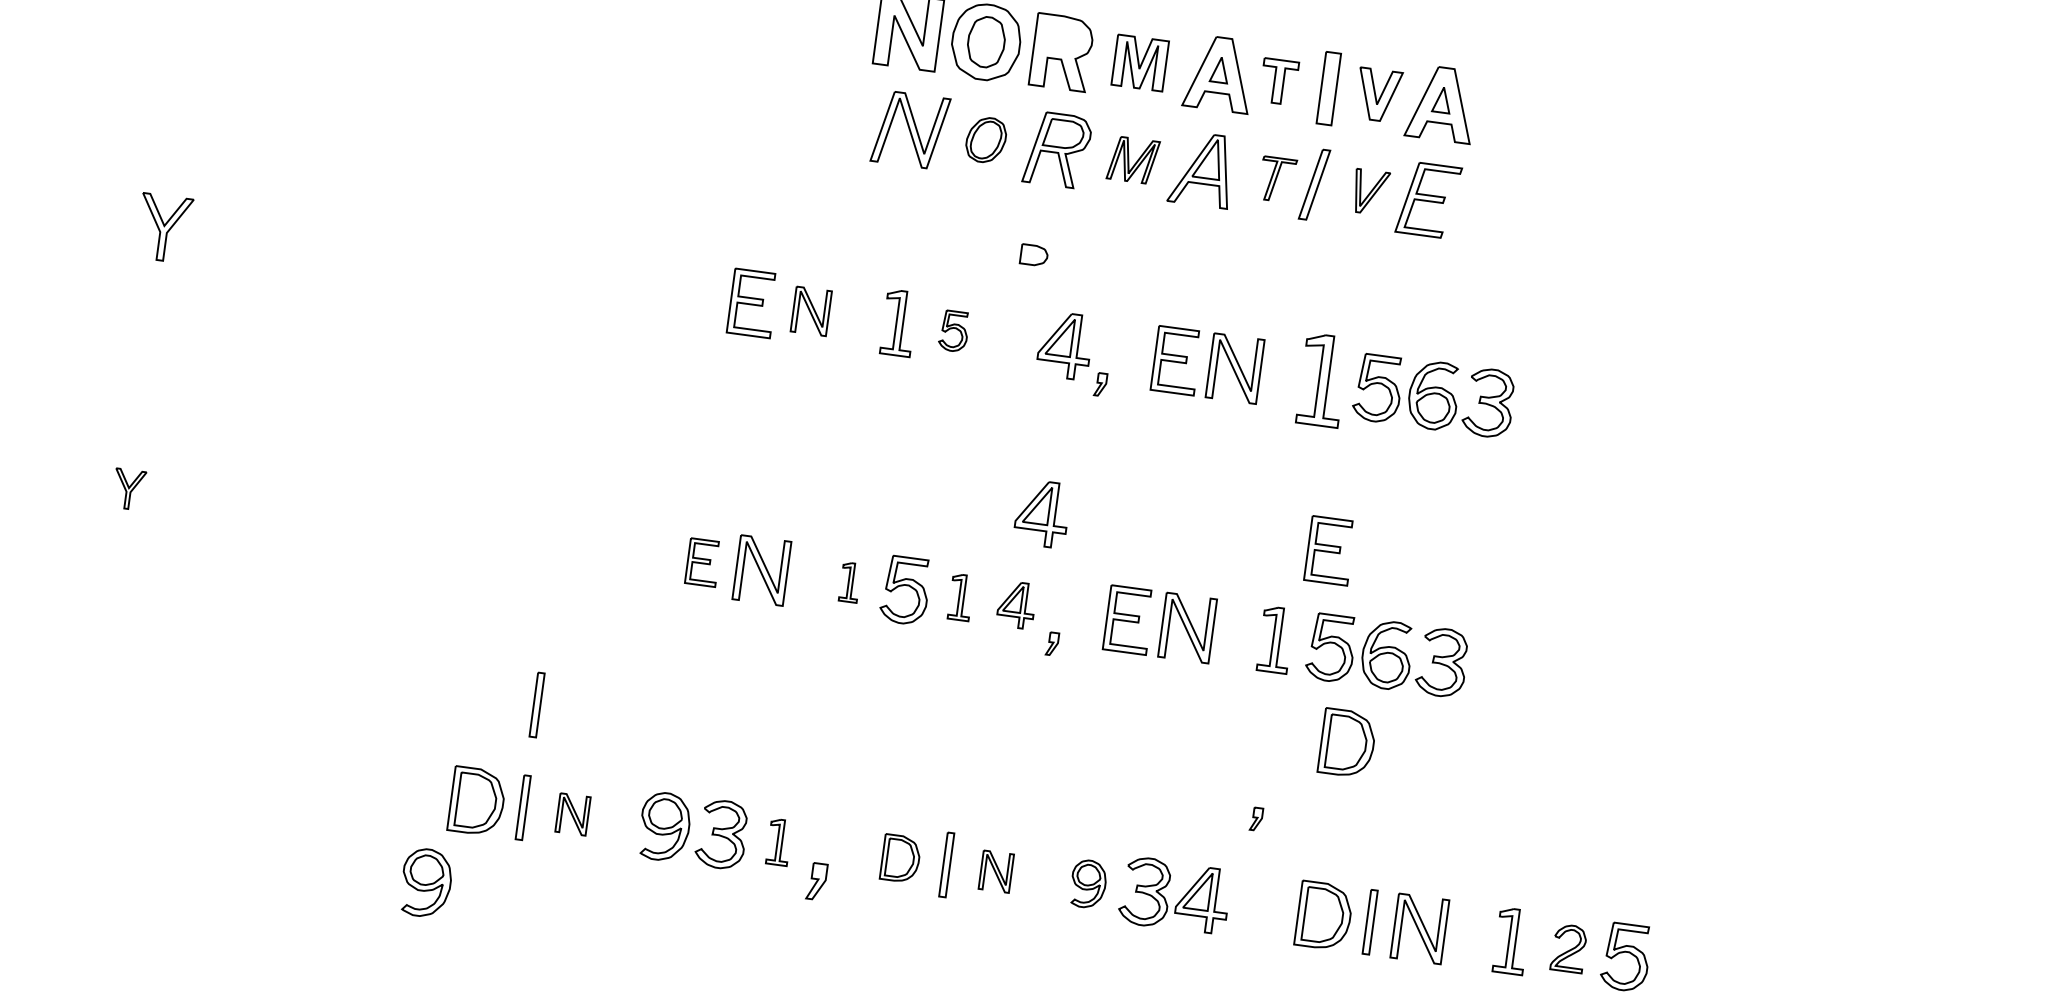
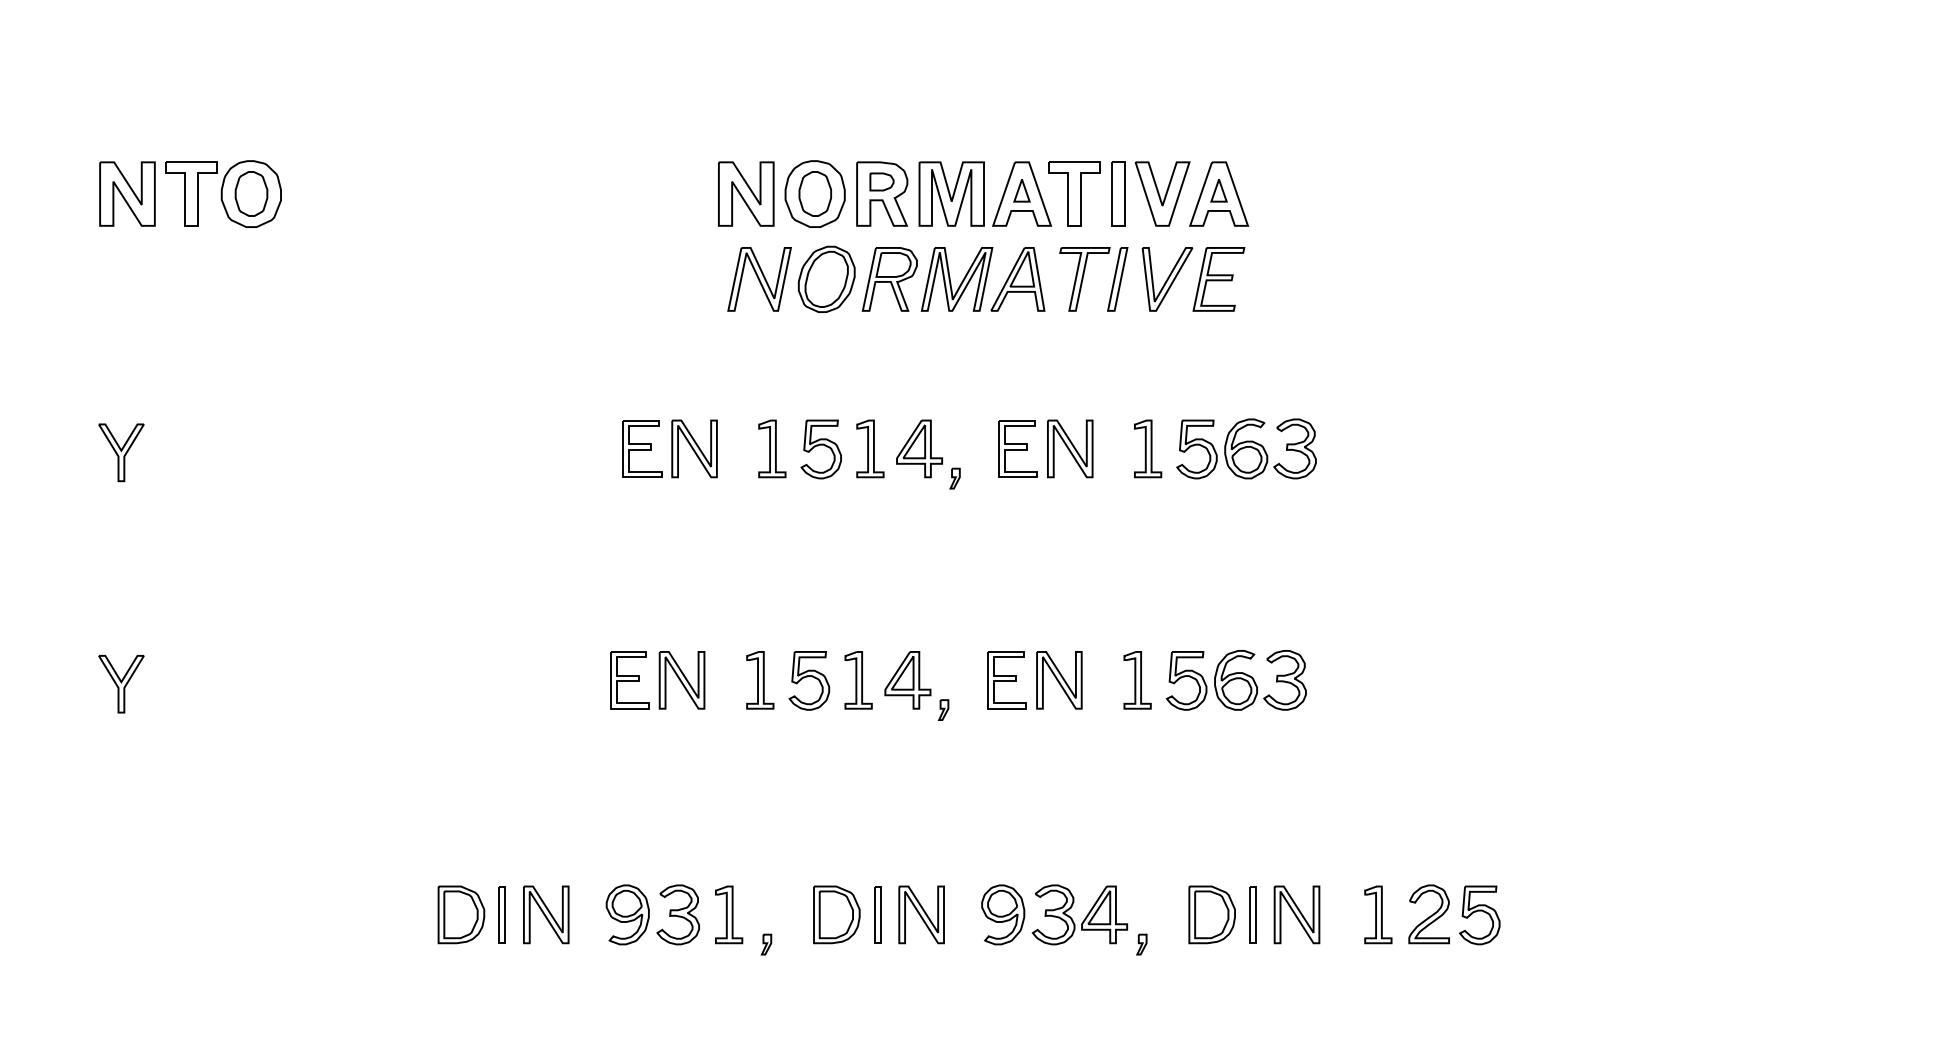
part: (1140, 62) -> (951, 193), size x1.43
part: (1278, 81) -> (1074, 193), size x1.67
part: (1378, 94) -> (1162, 193), size x1.43
part: (986, 139) -> (826, 278), size x1.67
part: (1132, 160) -> (956, 279), size x1.67
part: (1277, 179) -> (1084, 279), size x1.67
part: (1370, 192) -> (1167, 279), size x1.67
part: (1033, 254) -> (881, 181), moved
part: (811, 310) -> (694, 448), size x1.43
part: (953, 331) -> (820, 449), size x1.67
part: (1009, 337) -> (870, 448), added
part: (1323, 380) -> (1148, 448), size x0.71
part: (128, 489) -> (121, 684), size x1.67
part: (1042, 513) -> (919, 597), removed
part: (1329, 550) -> (1173, 596), removed
part: (702, 562) -> (629, 680), size x1.43
part: (850, 582) -> (760, 680), size x1.67
part: (960, 597) -> (858, 680), size x1.43
part: (1016, 605) -> (907, 680), size x1.43
part: (536, 704) -> (501, 823), removed
part: (1346, 742) -> (1211, 761), removed
part: (573, 814) -> (546, 914), size x1.67
part: (1256, 819) -> (1141, 944), moved
part: (779, 841) -> (729, 914), size x1.43
part: (900, 858) -> (836, 914), size x1.43
part: (996, 871) -> (921, 914), size x1.67
part: (816, 881) -> (766, 944), size x0.62
part: (426, 882) -> (426, 991), removed
part: (1088, 883) -> (1003, 914), size x1.43
part: (1568, 948) -> (1428, 914), size x1.43

